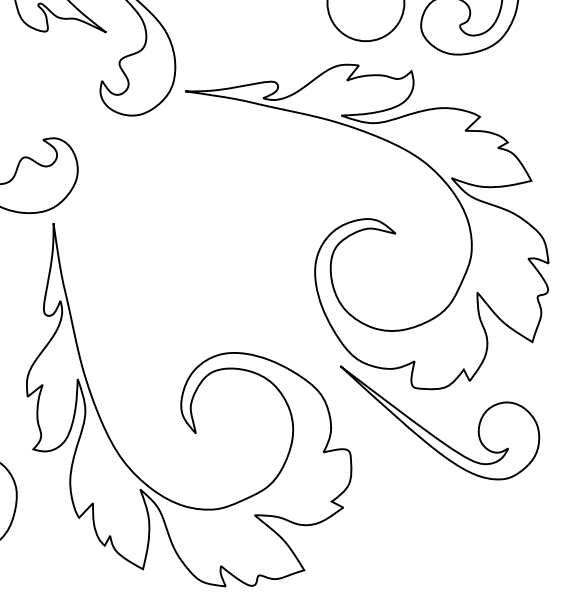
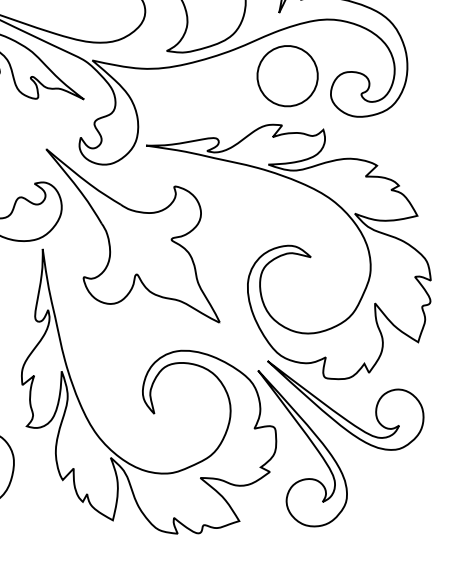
part: (168, 205) -> (132, 235), added
part: (396, 471) -> (311, 443), added

